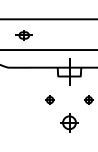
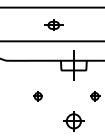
part: (23, 35) -> (52, 25), moved
part: (49, 99) -> (37, 95), moved

